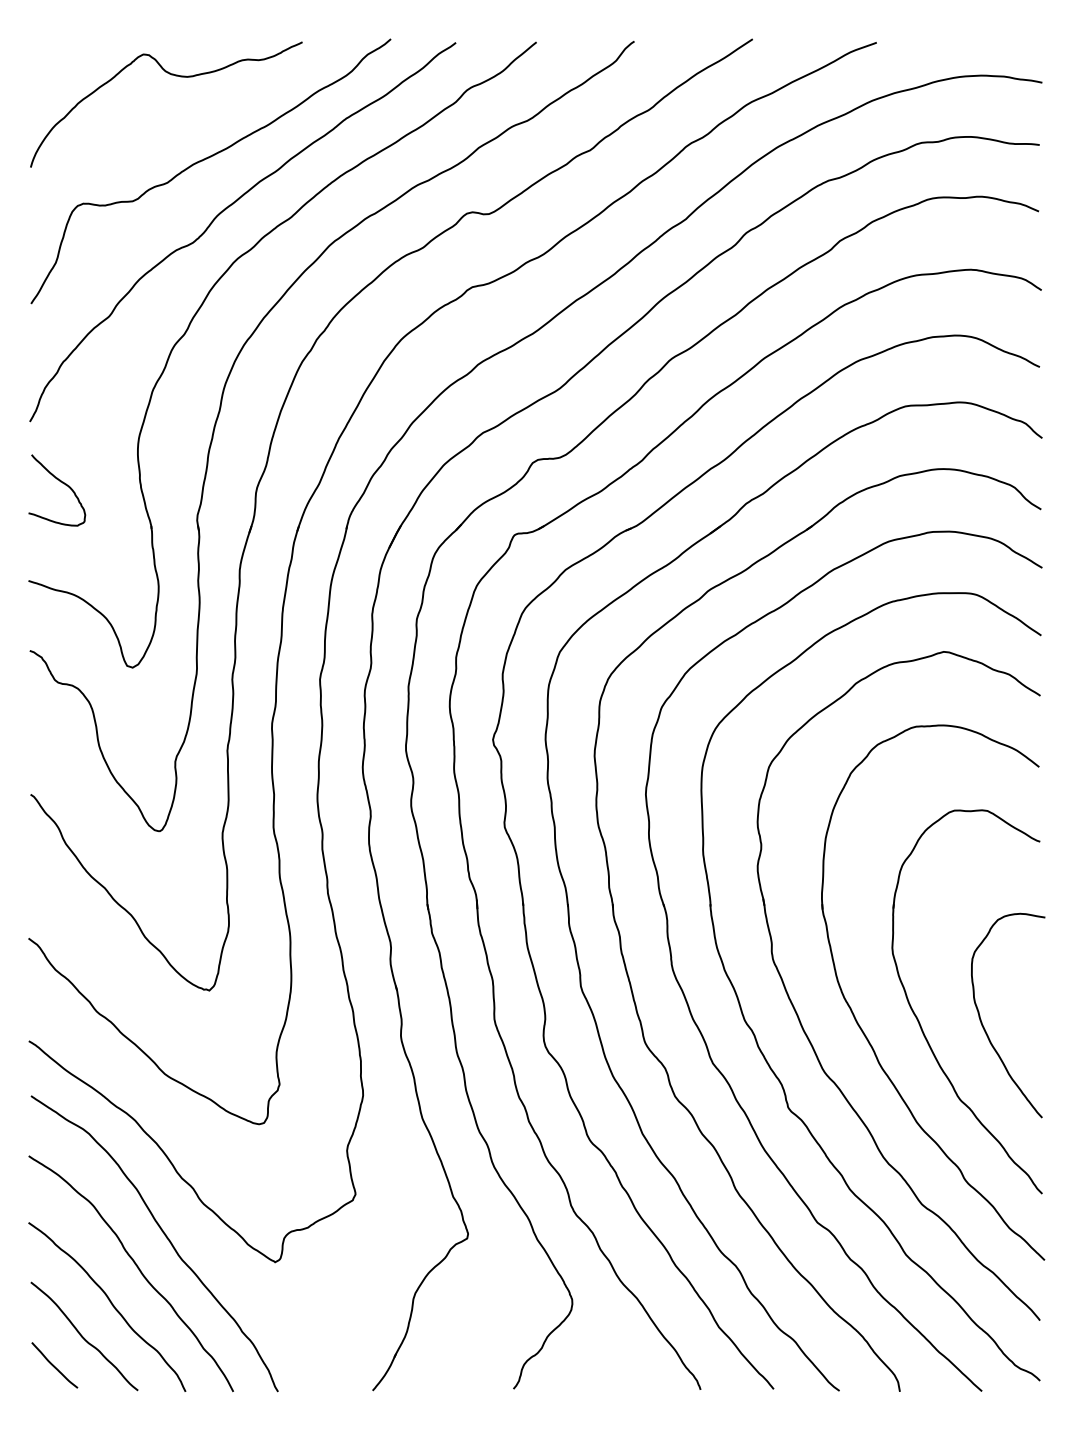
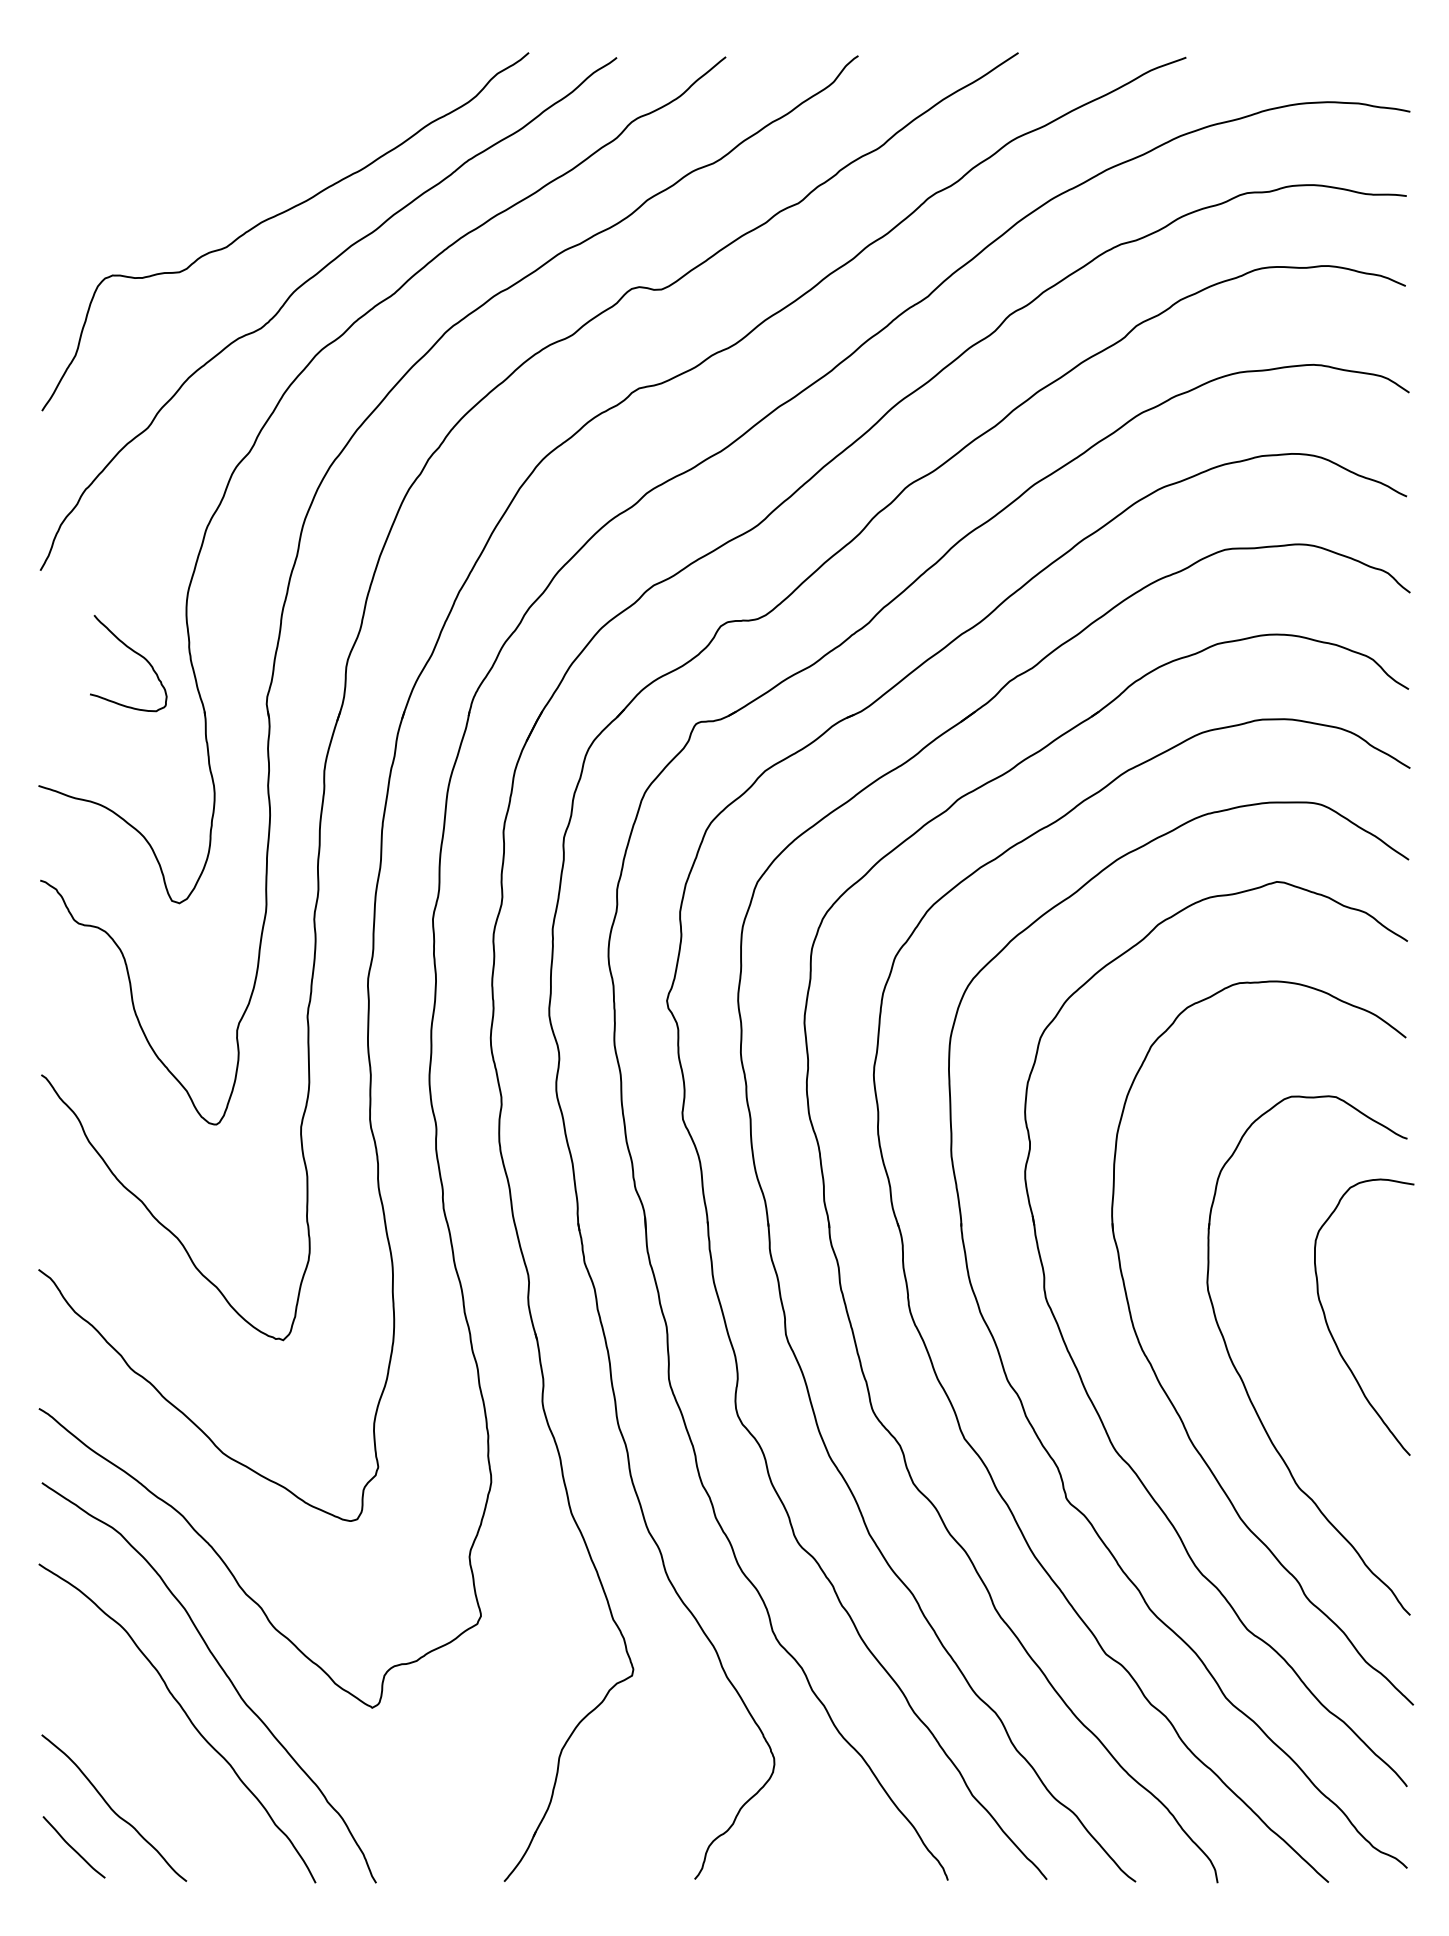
curve: (175, 76) -> (237, 103), removed
curve: (60, 482) -> (133, 652), moved
curve: (983, 1024) -> (1330, 1329), moved
curve: (110, 1303) -> (149, 1763), removed

